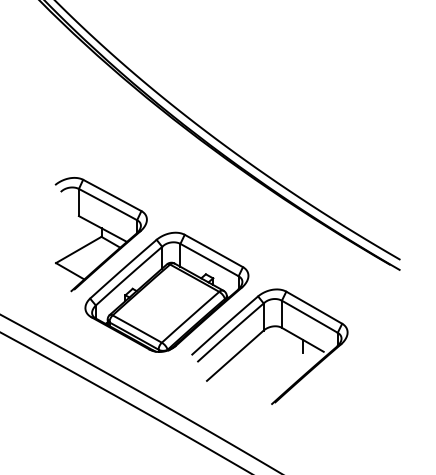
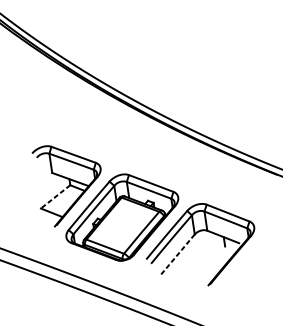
line: (78, 250) -> (55, 197), solid -> dashed
line: (235, 355) -> (177, 255), solid -> dashed

